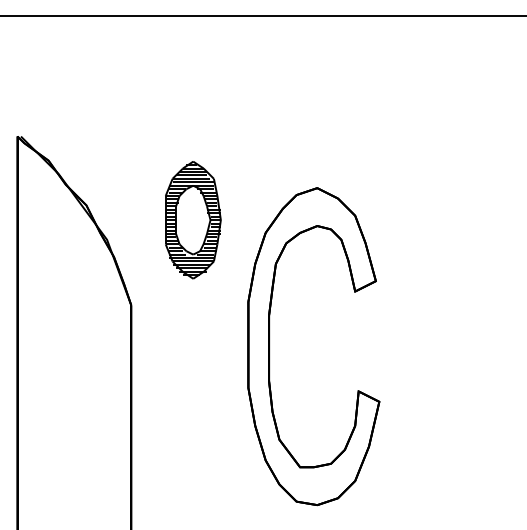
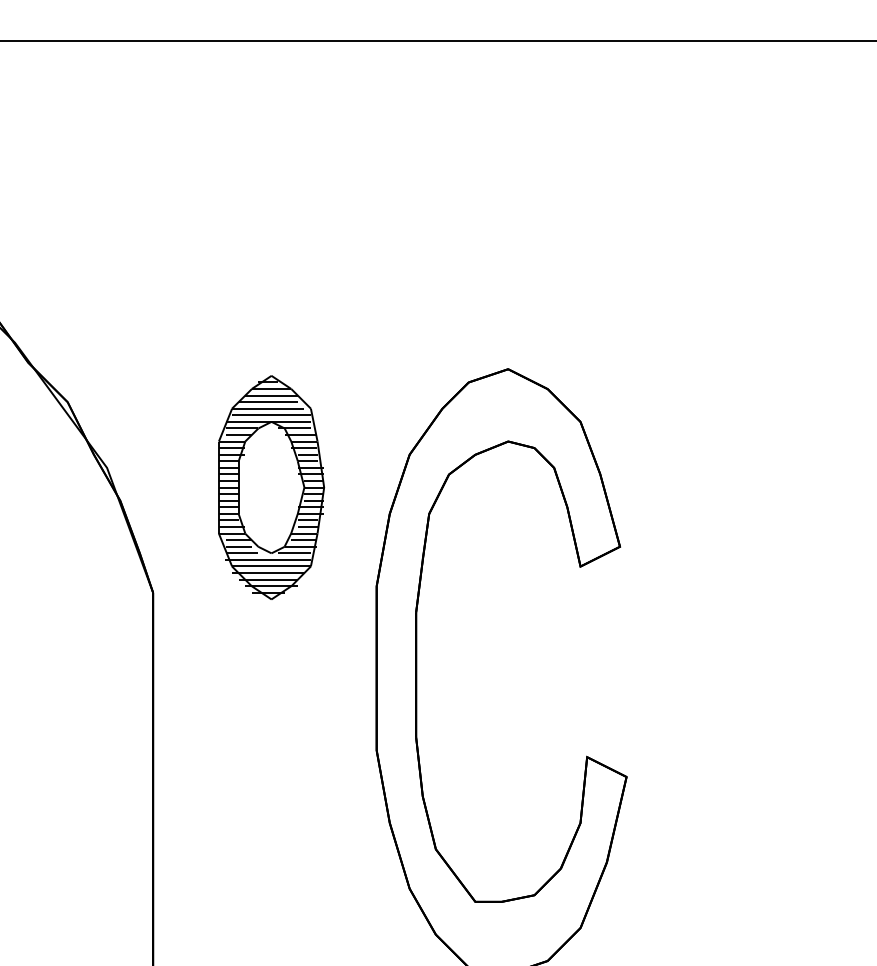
part: (193, 220) -> (271, 488), moved

